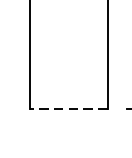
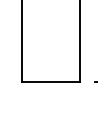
line: (68, 109) -> (50, 81), dashed -> solid

